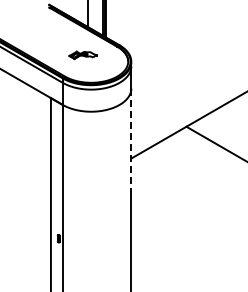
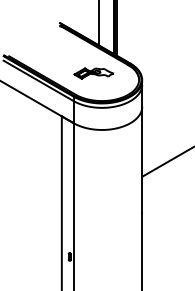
part: (82, 55) -> (93, 73), size x1.43
line: (131, 141) -> (142, 159), dashed -> solid

